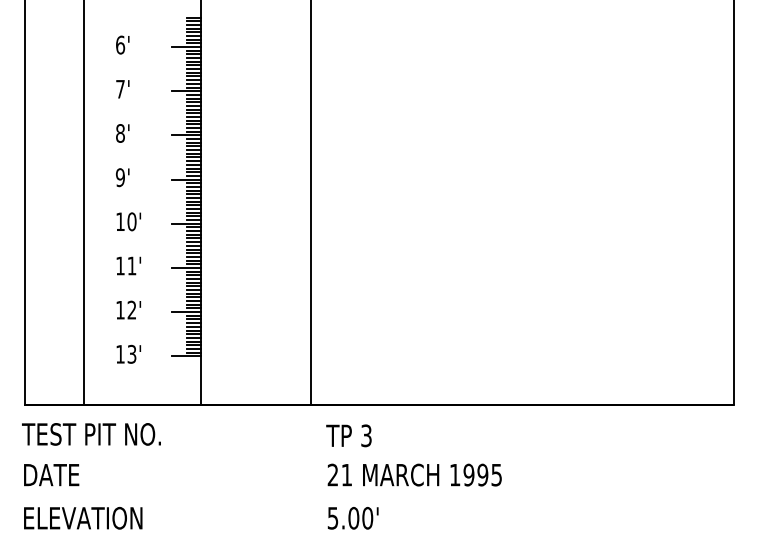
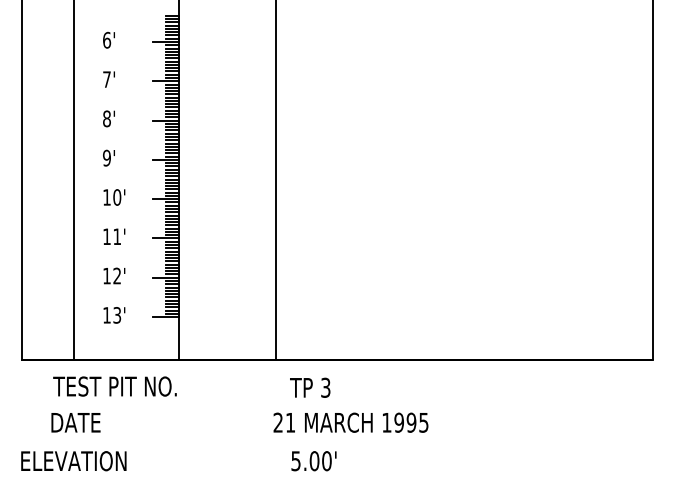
text: (91, 434) -> (115, 386), moved
text: (414, 474) -> (350, 422), moved
text: (51, 475) -> (75, 423), moved

